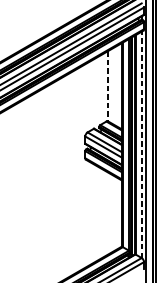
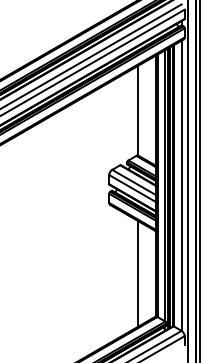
line: (108, 86) -> (138, 110), dashed -> solid
line: (141, 144) -> (181, 185), dashed -> solid
line: (108, 213) -> (138, 273), added

